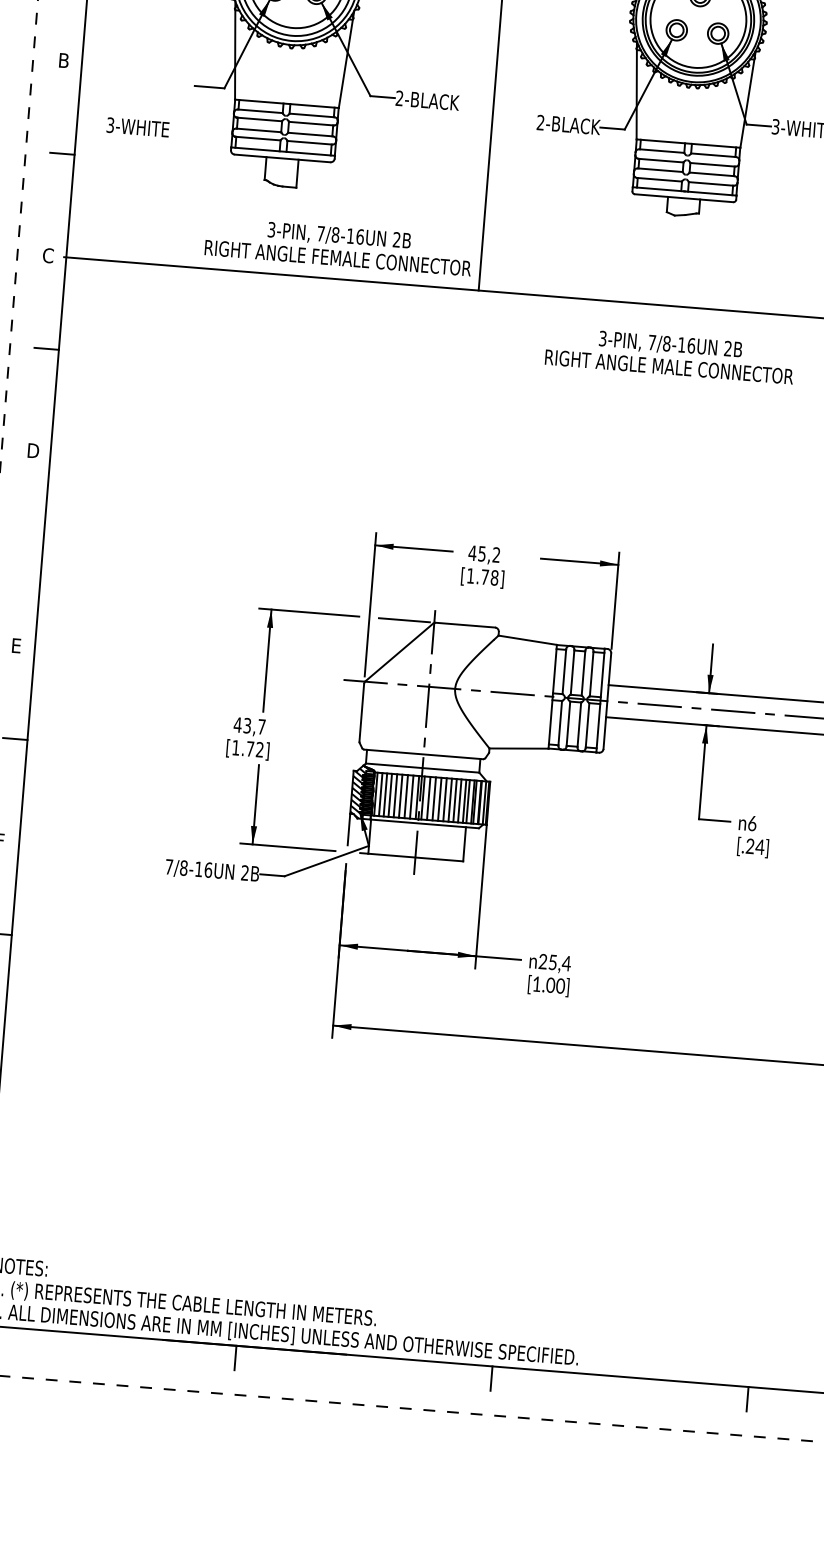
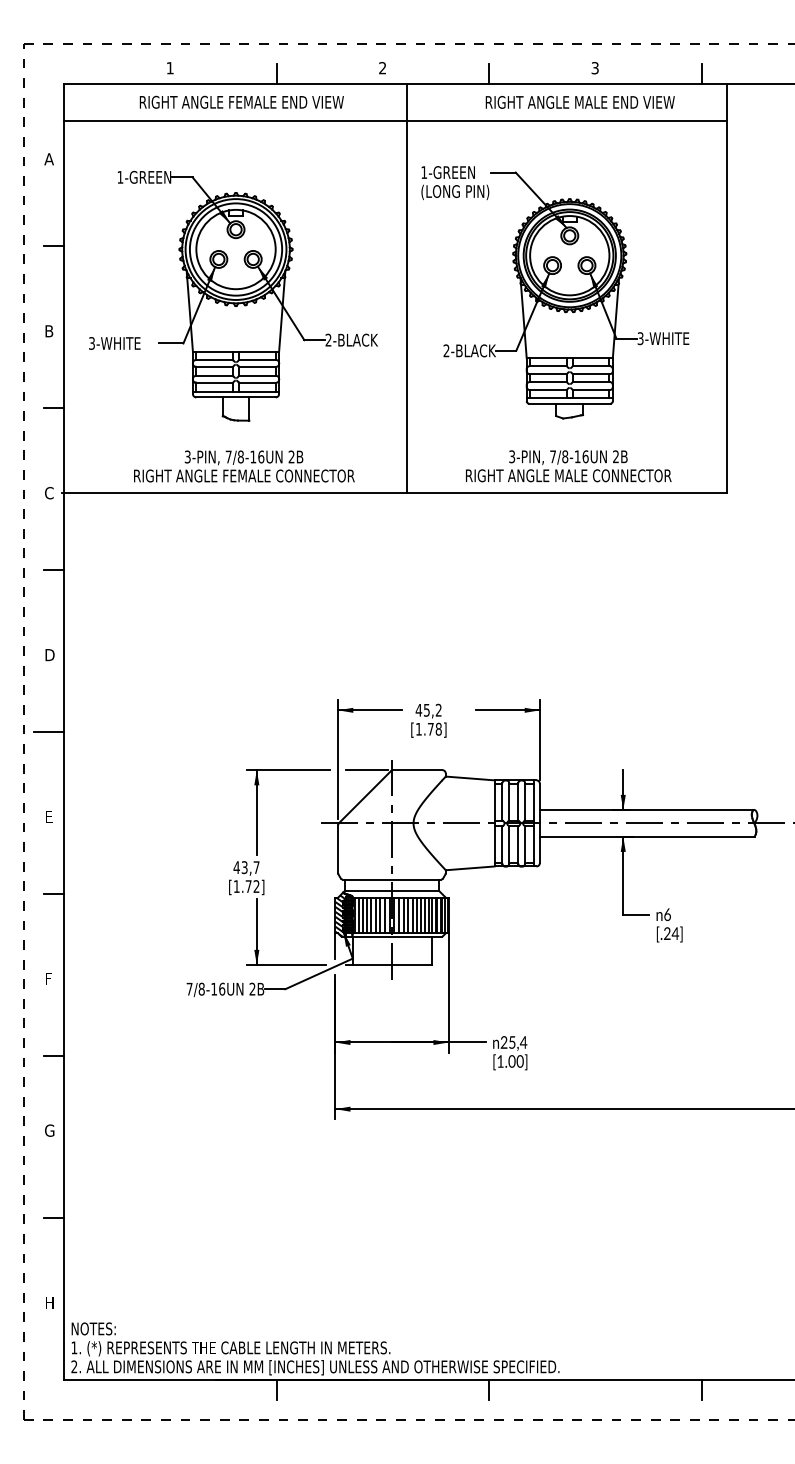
text: (137, 127) -> (114, 343), moved
text: (339, 246) -> (244, 466), moved
text: (669, 355) -> (568, 466), moved
line: (24, 543) -> (48, 732), added

